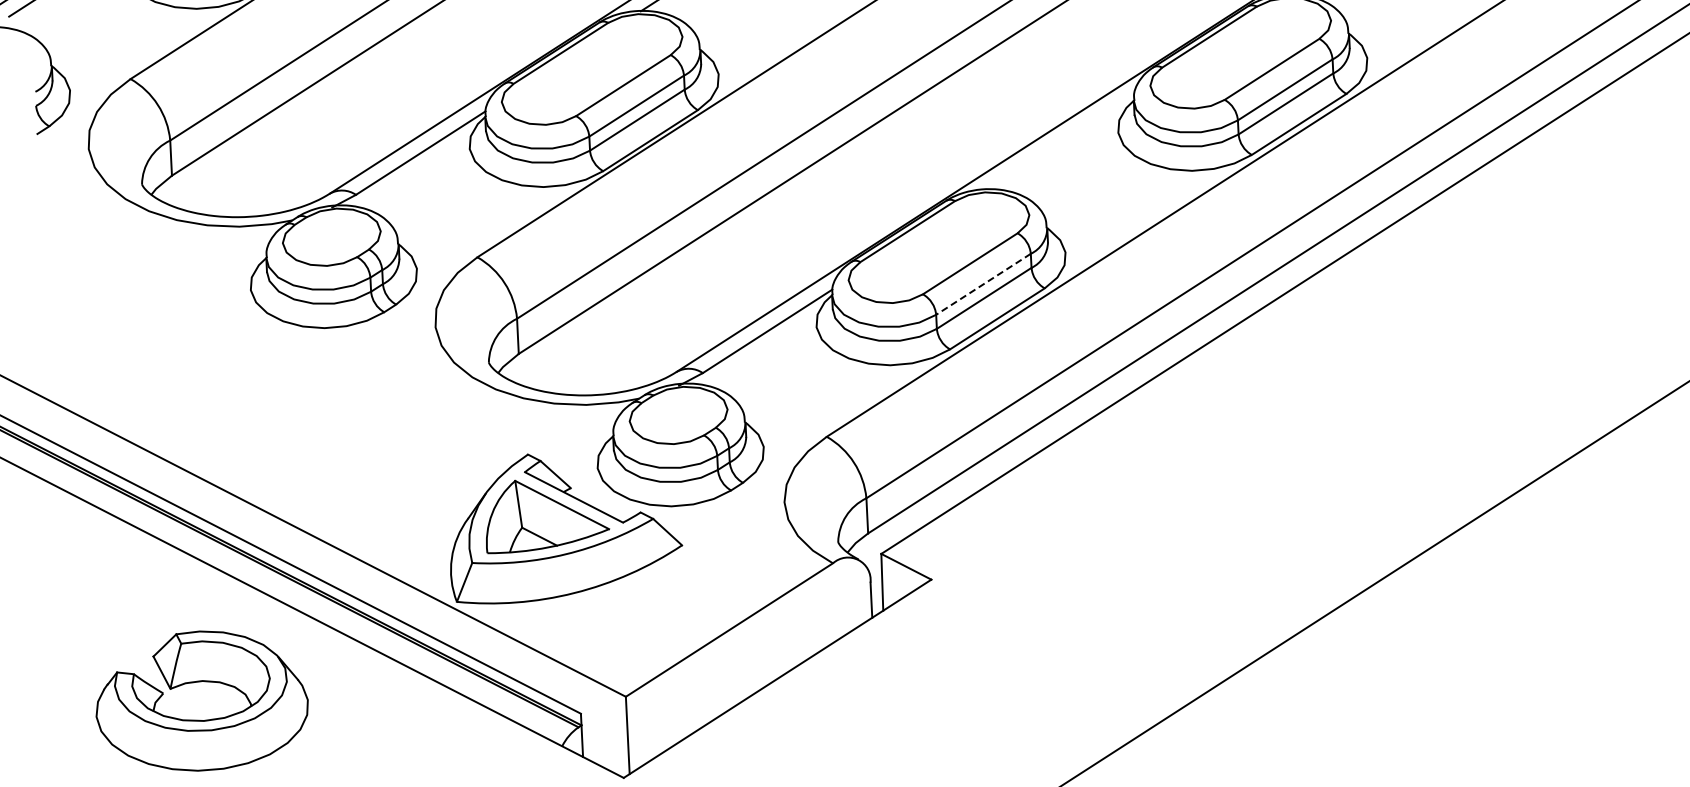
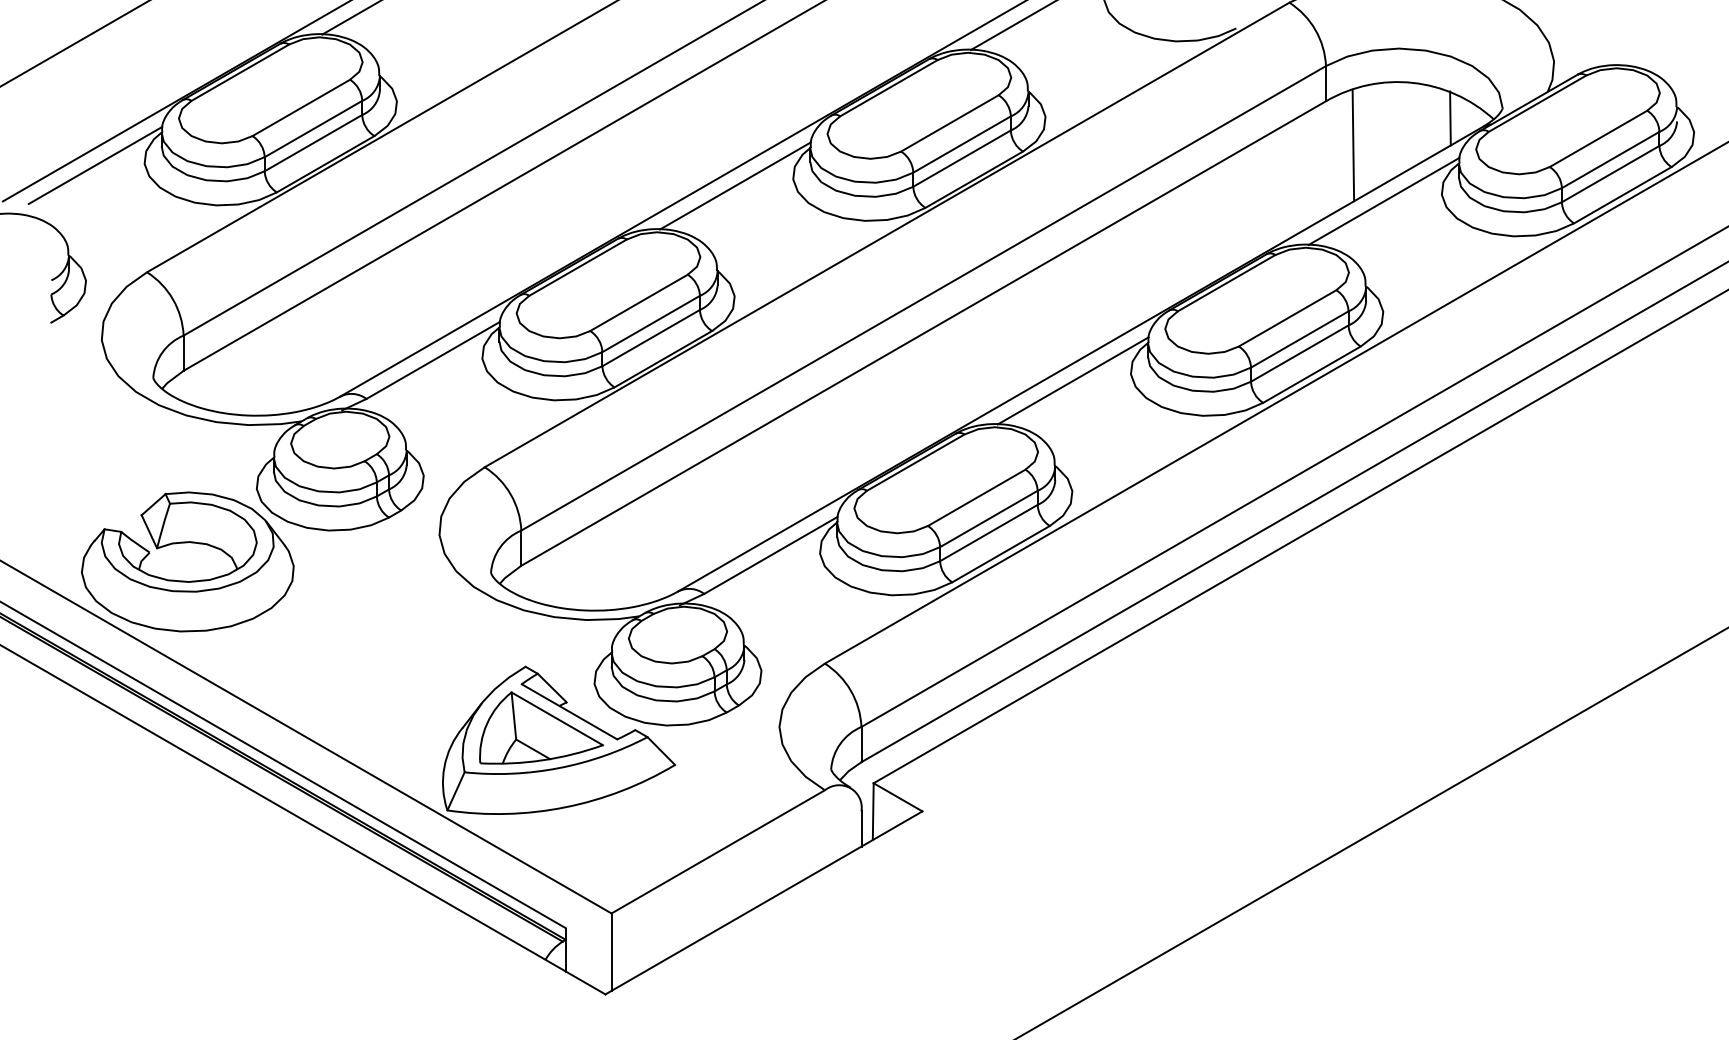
line: (1060, 141) -> (1072, 380), added
line: (983, 284) -> (988, 519), dashed -> solid
part: (200, 682) -> (187, 543), moved

